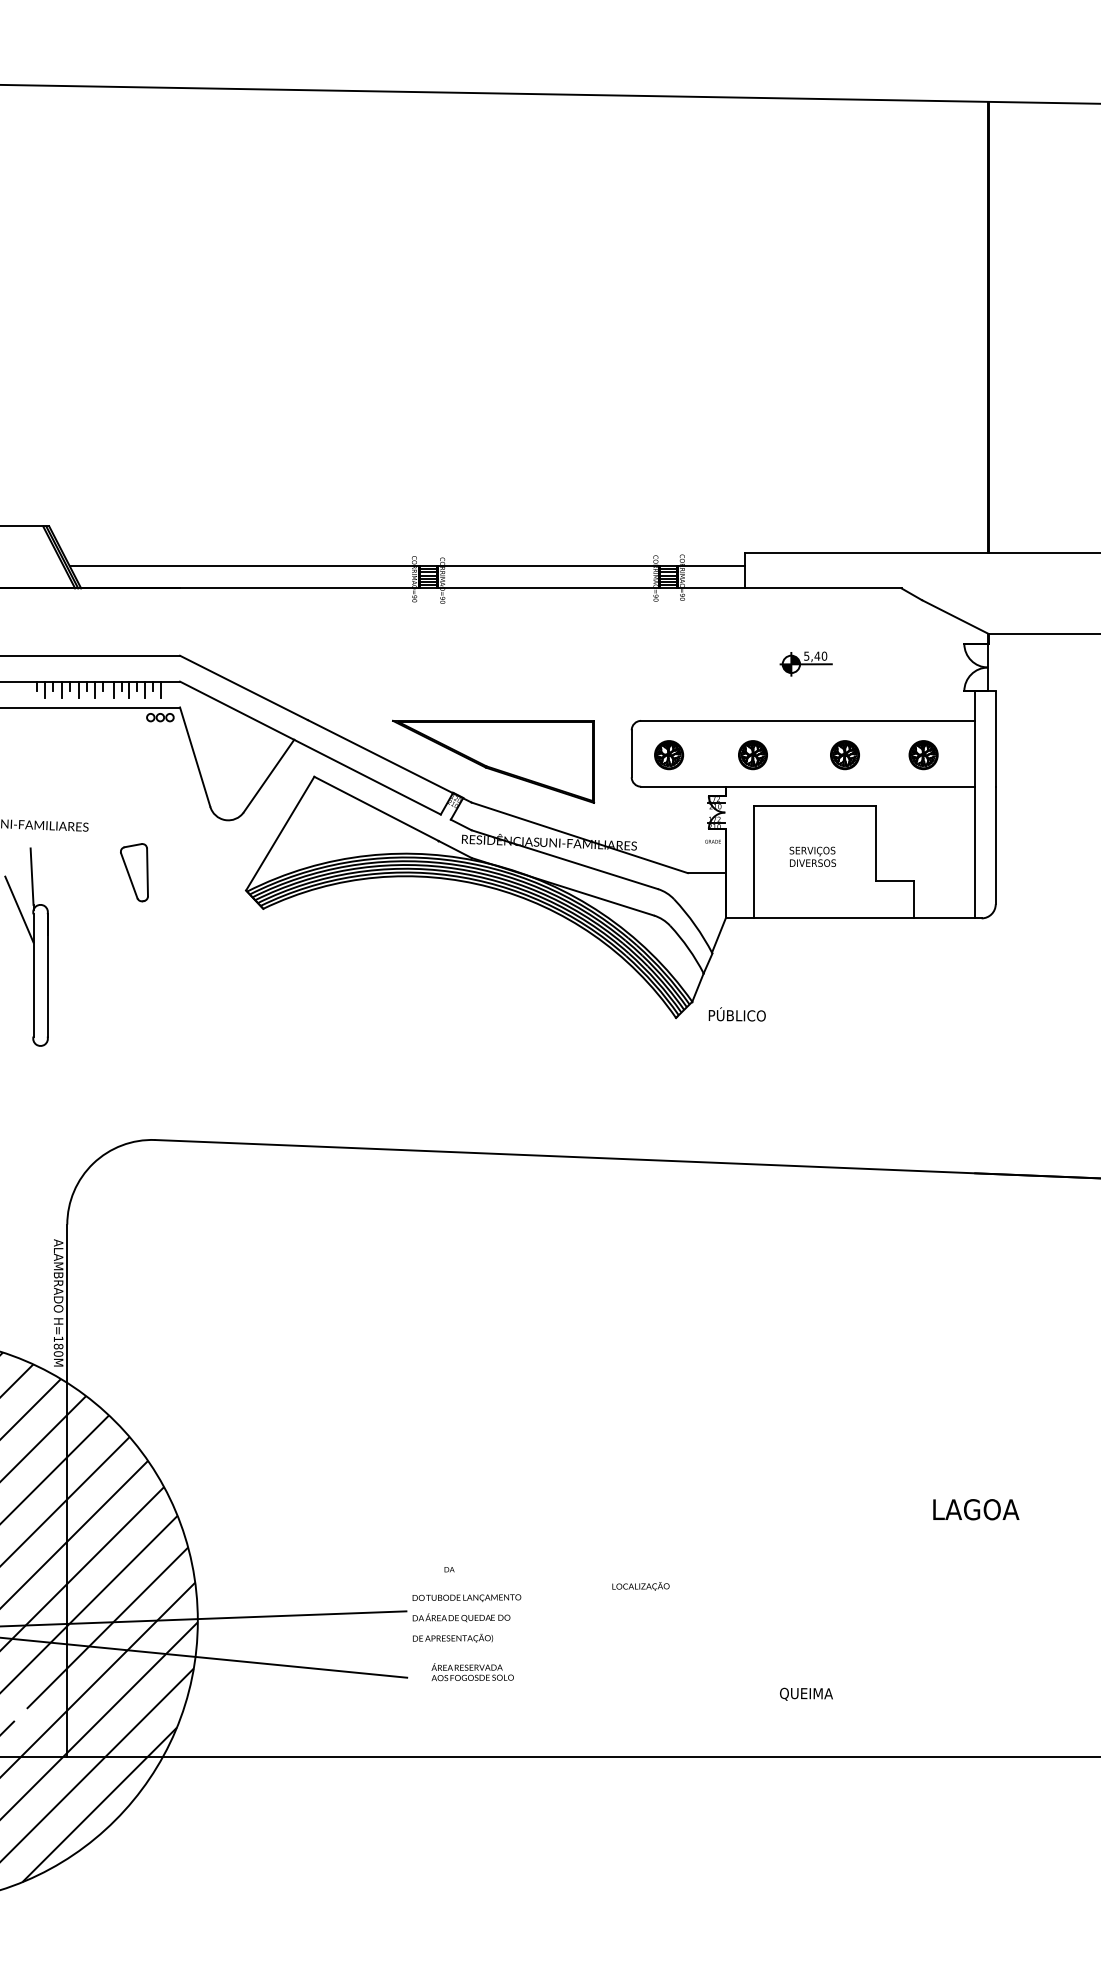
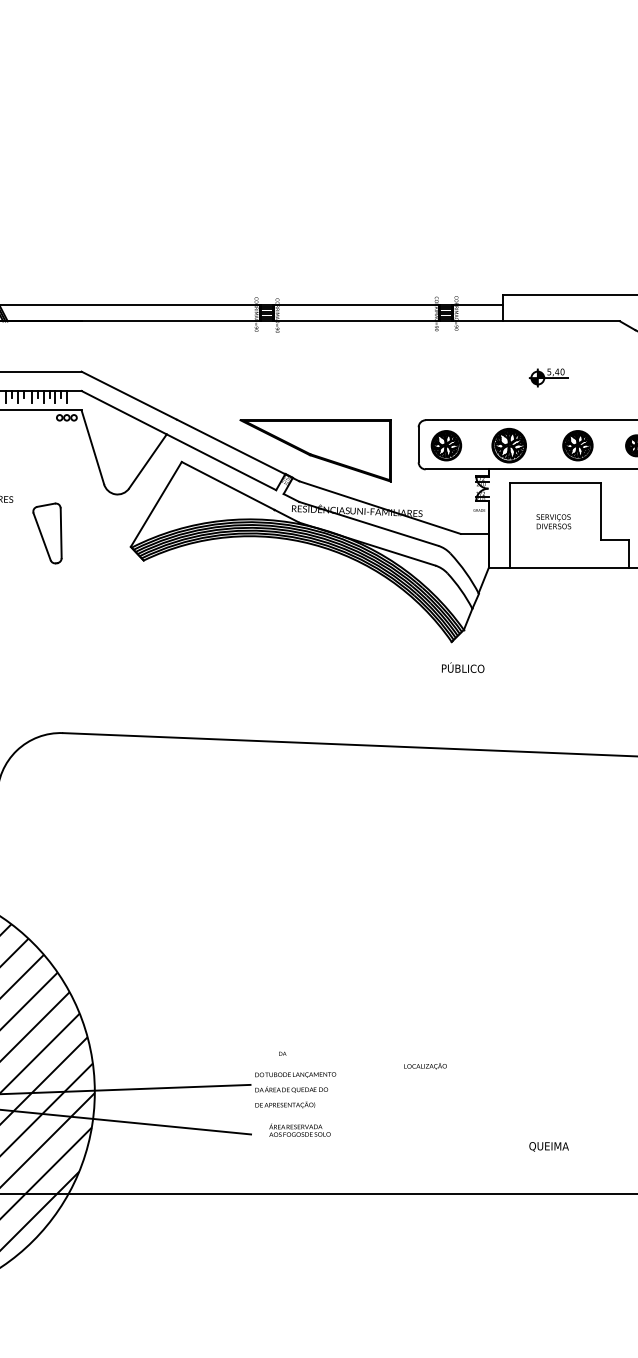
part: (669, 755) -> (446, 446), size x1.4
part: (752, 755) -> (508, 446), size x1.6
part: (844, 755) -> (577, 446), size x1.4
part: (134, 872) -> (47, 533), size x1.4
text: (736, 1014) -> (462, 667), moved

